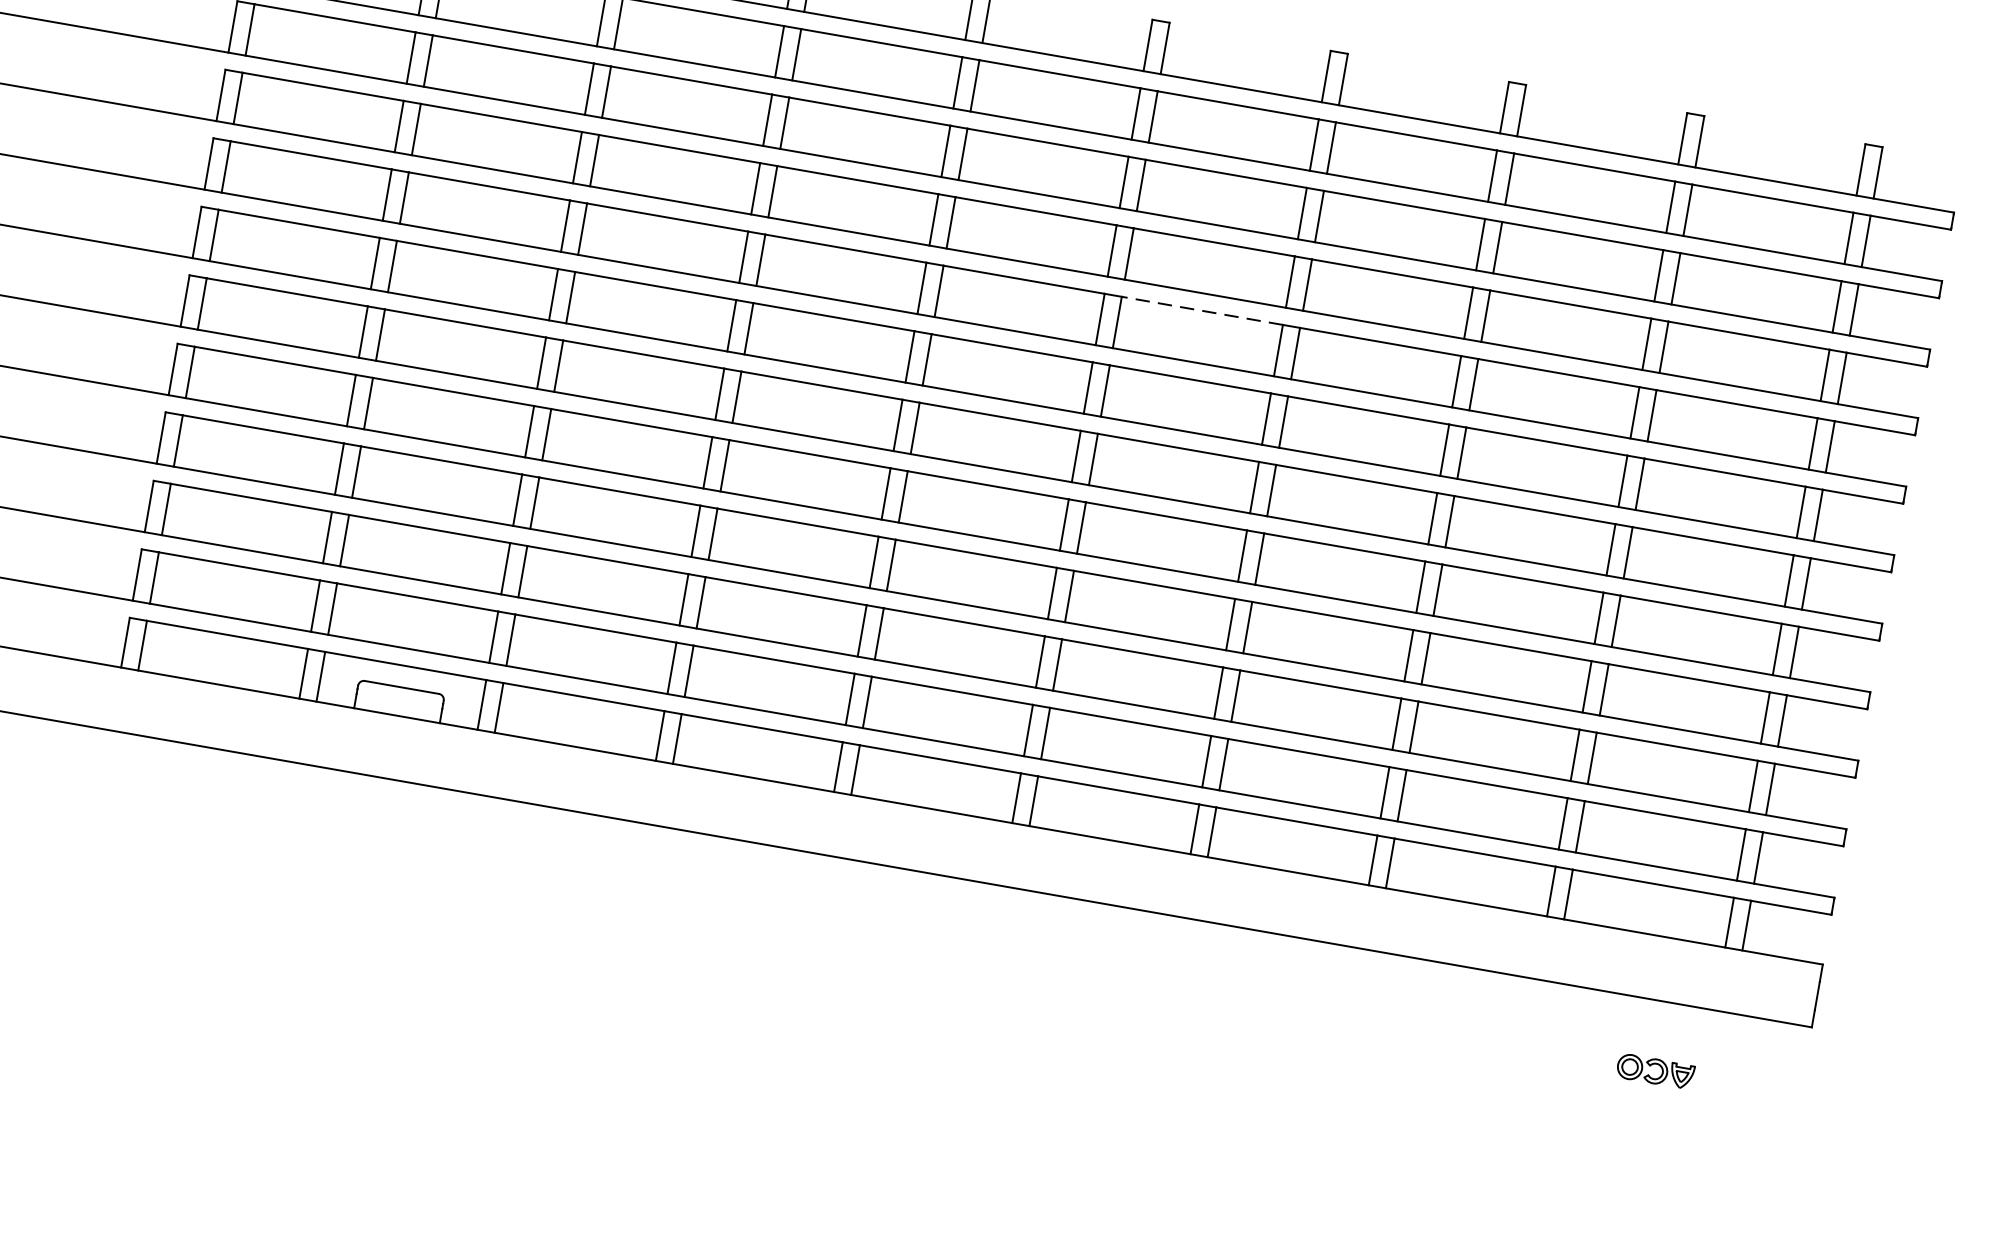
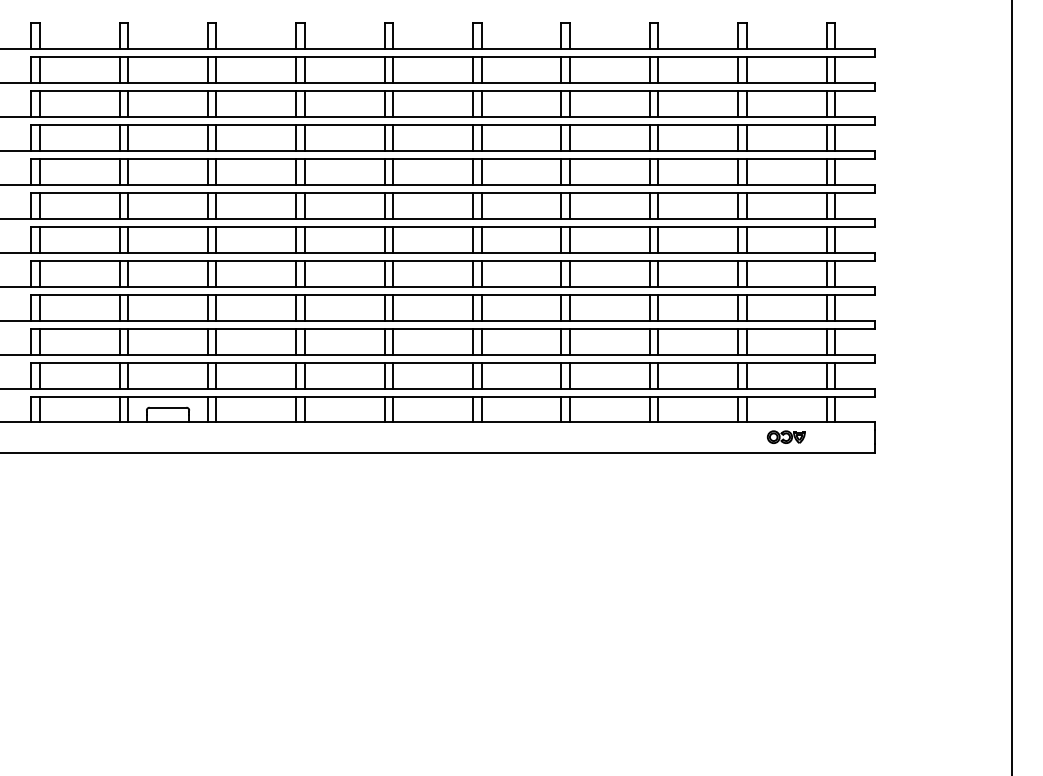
line: (1202, 311) -> (521, 159), dashed -> solid
part: (1654, 1069) -> (785, 436), moved

